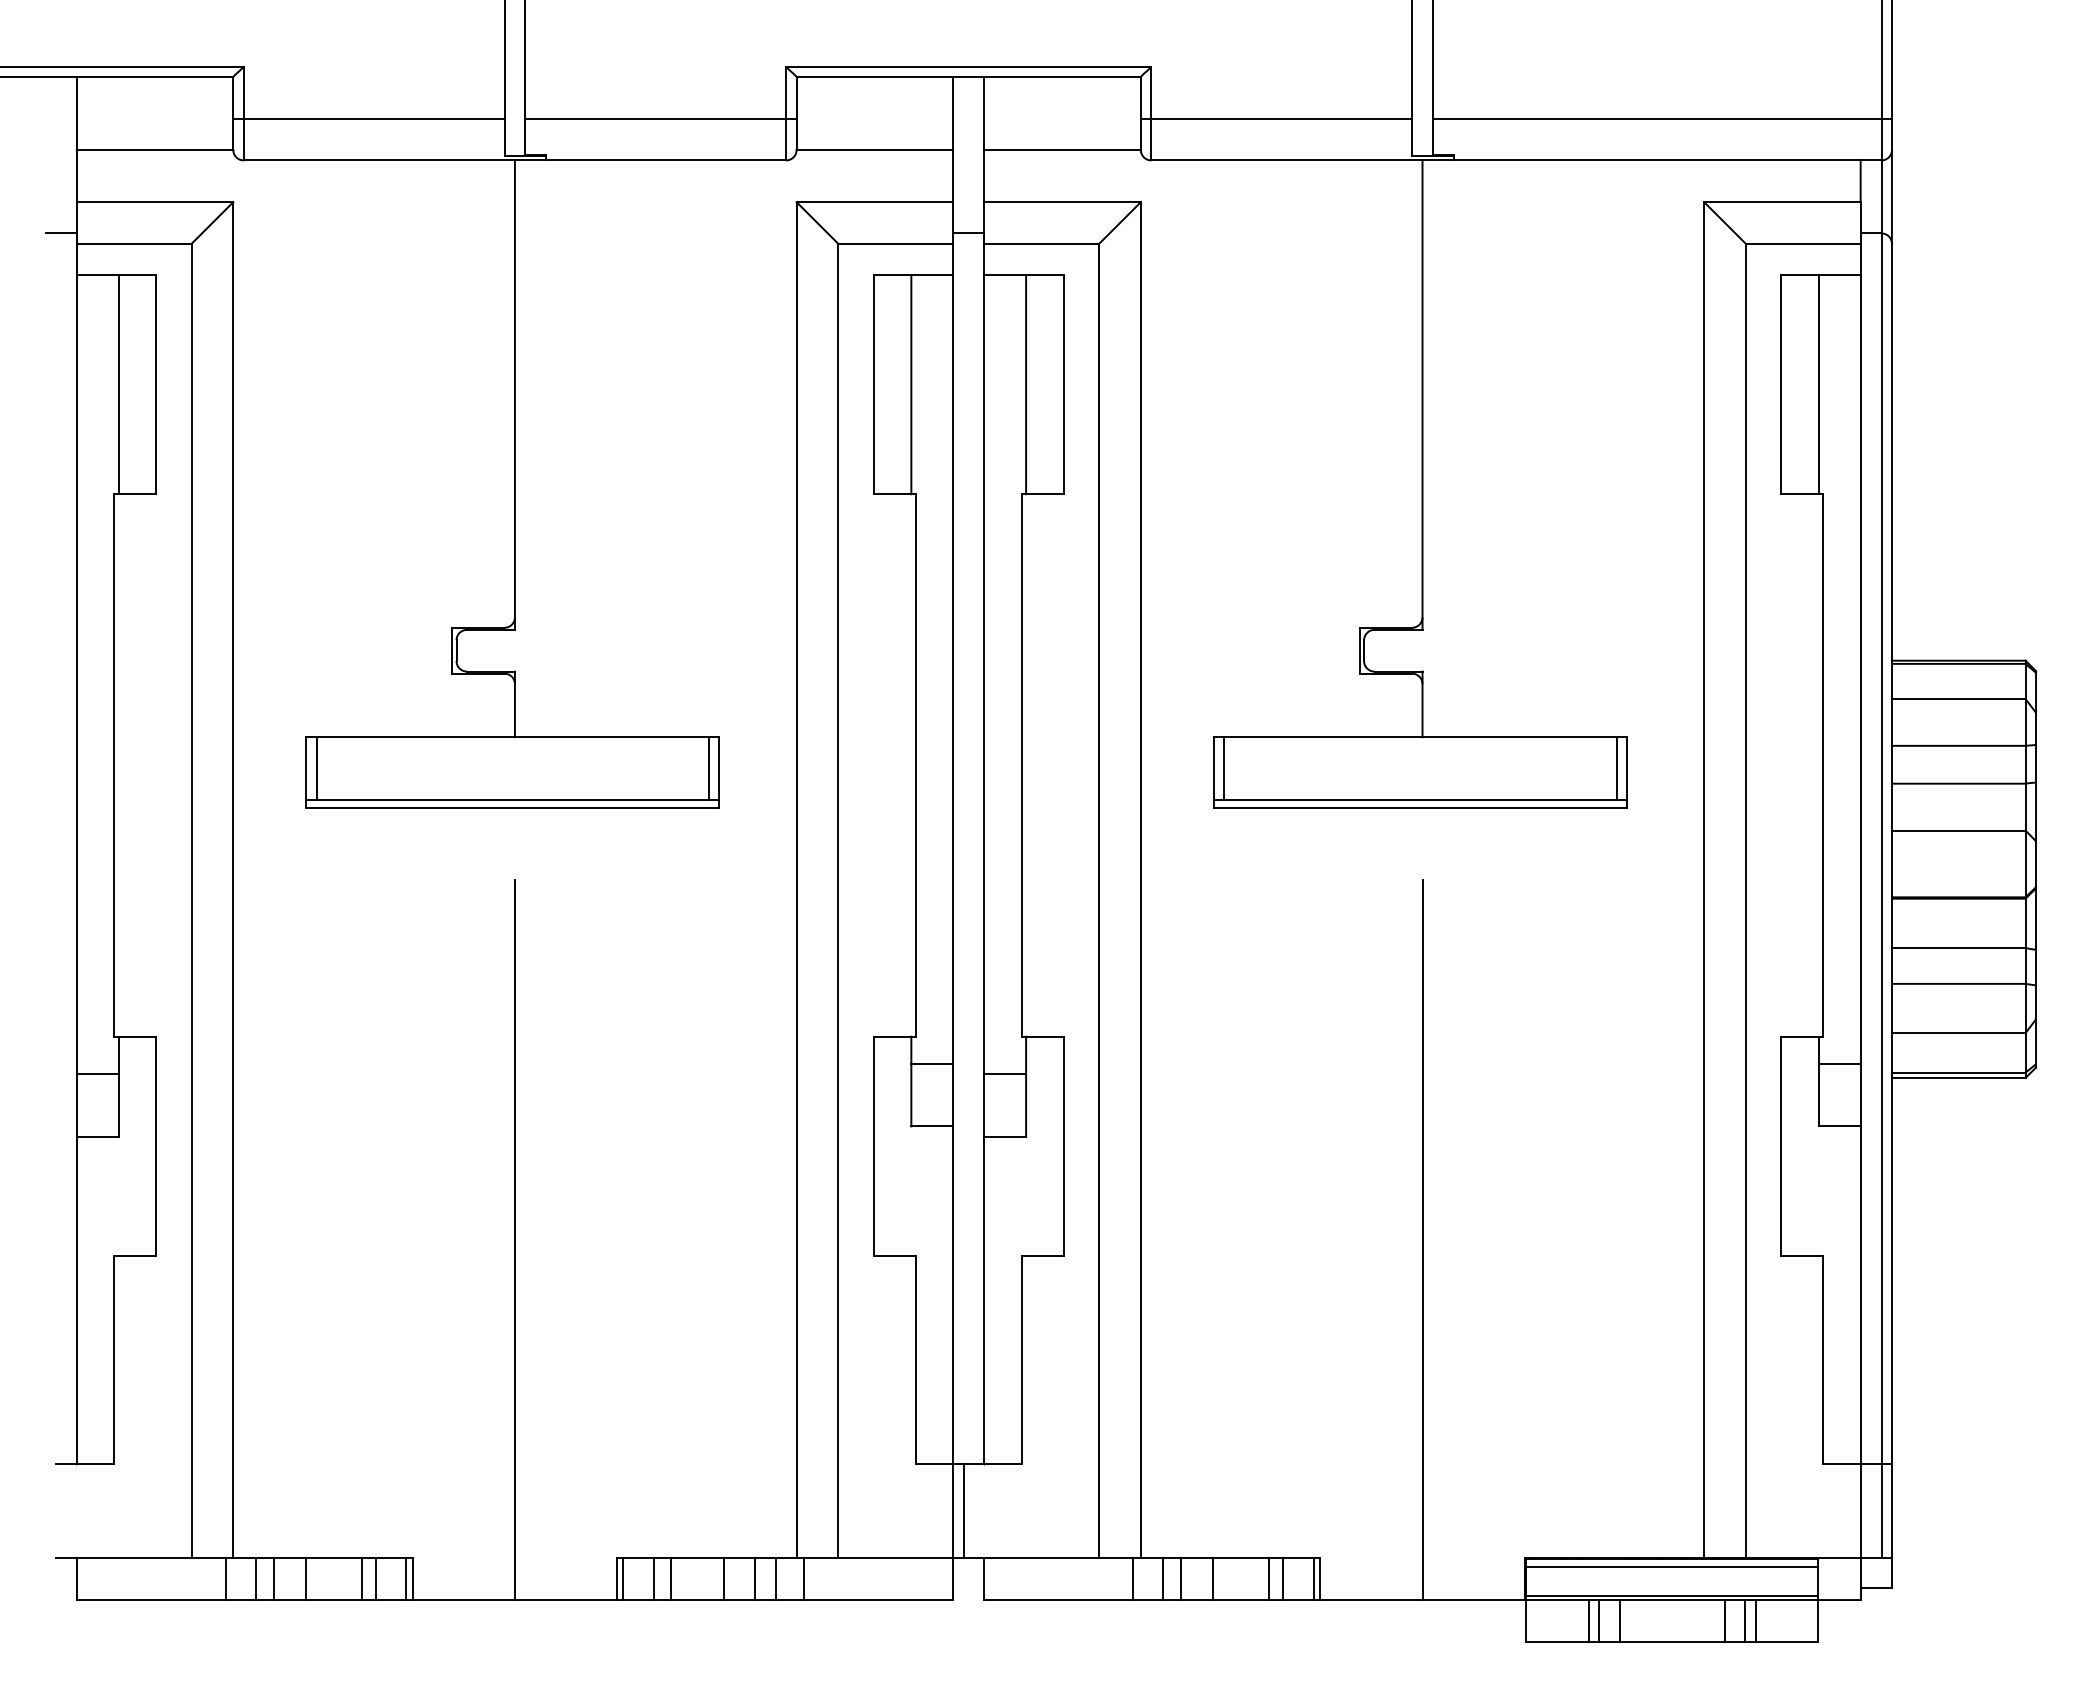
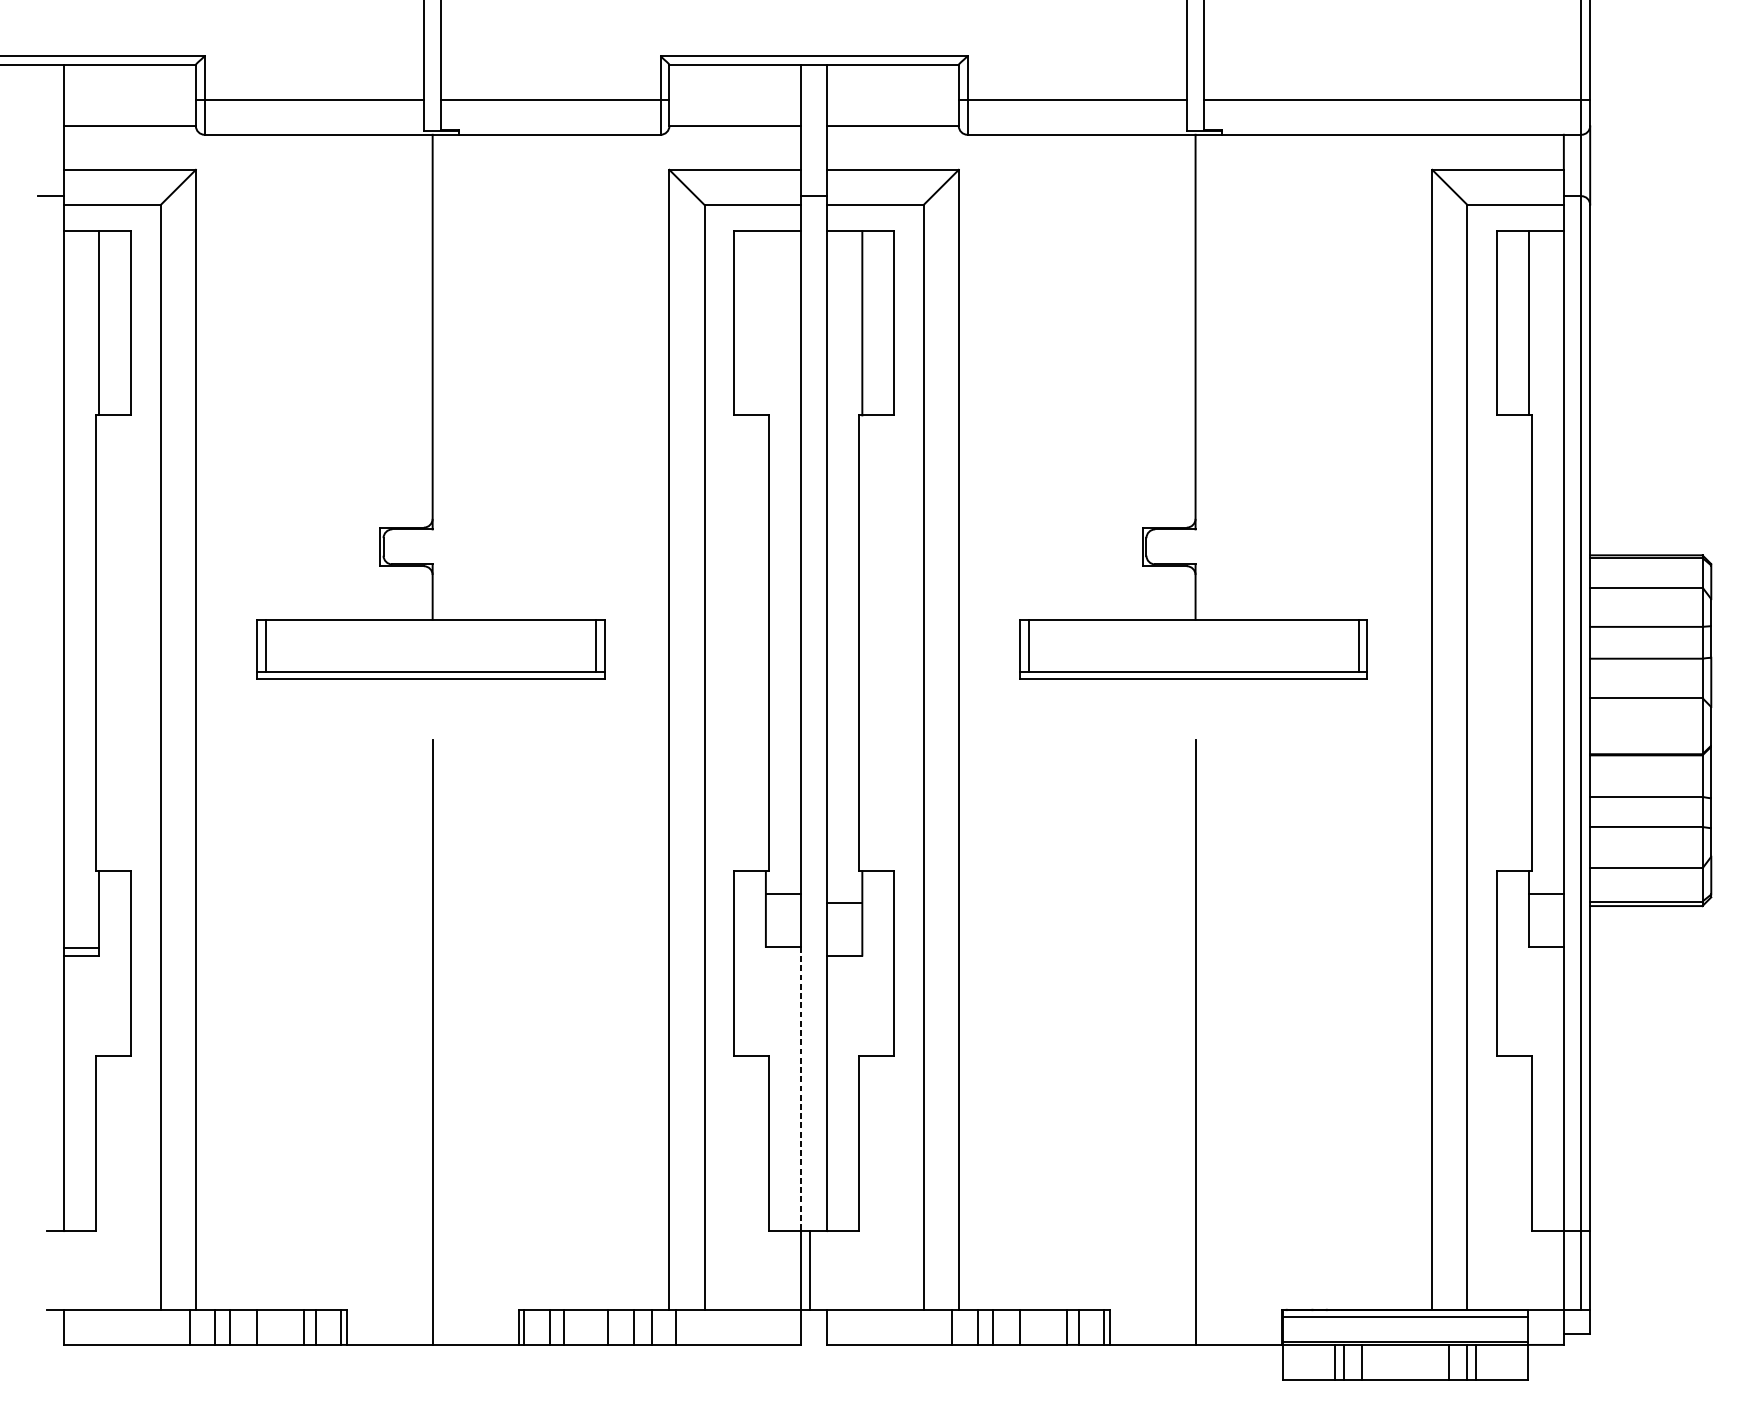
line: (911, 384) -> (765, 323), removed
line: (97, 1074) -> (81, 948), moved
line: (953, 1295) -> (801, 1088), solid -> dashed

